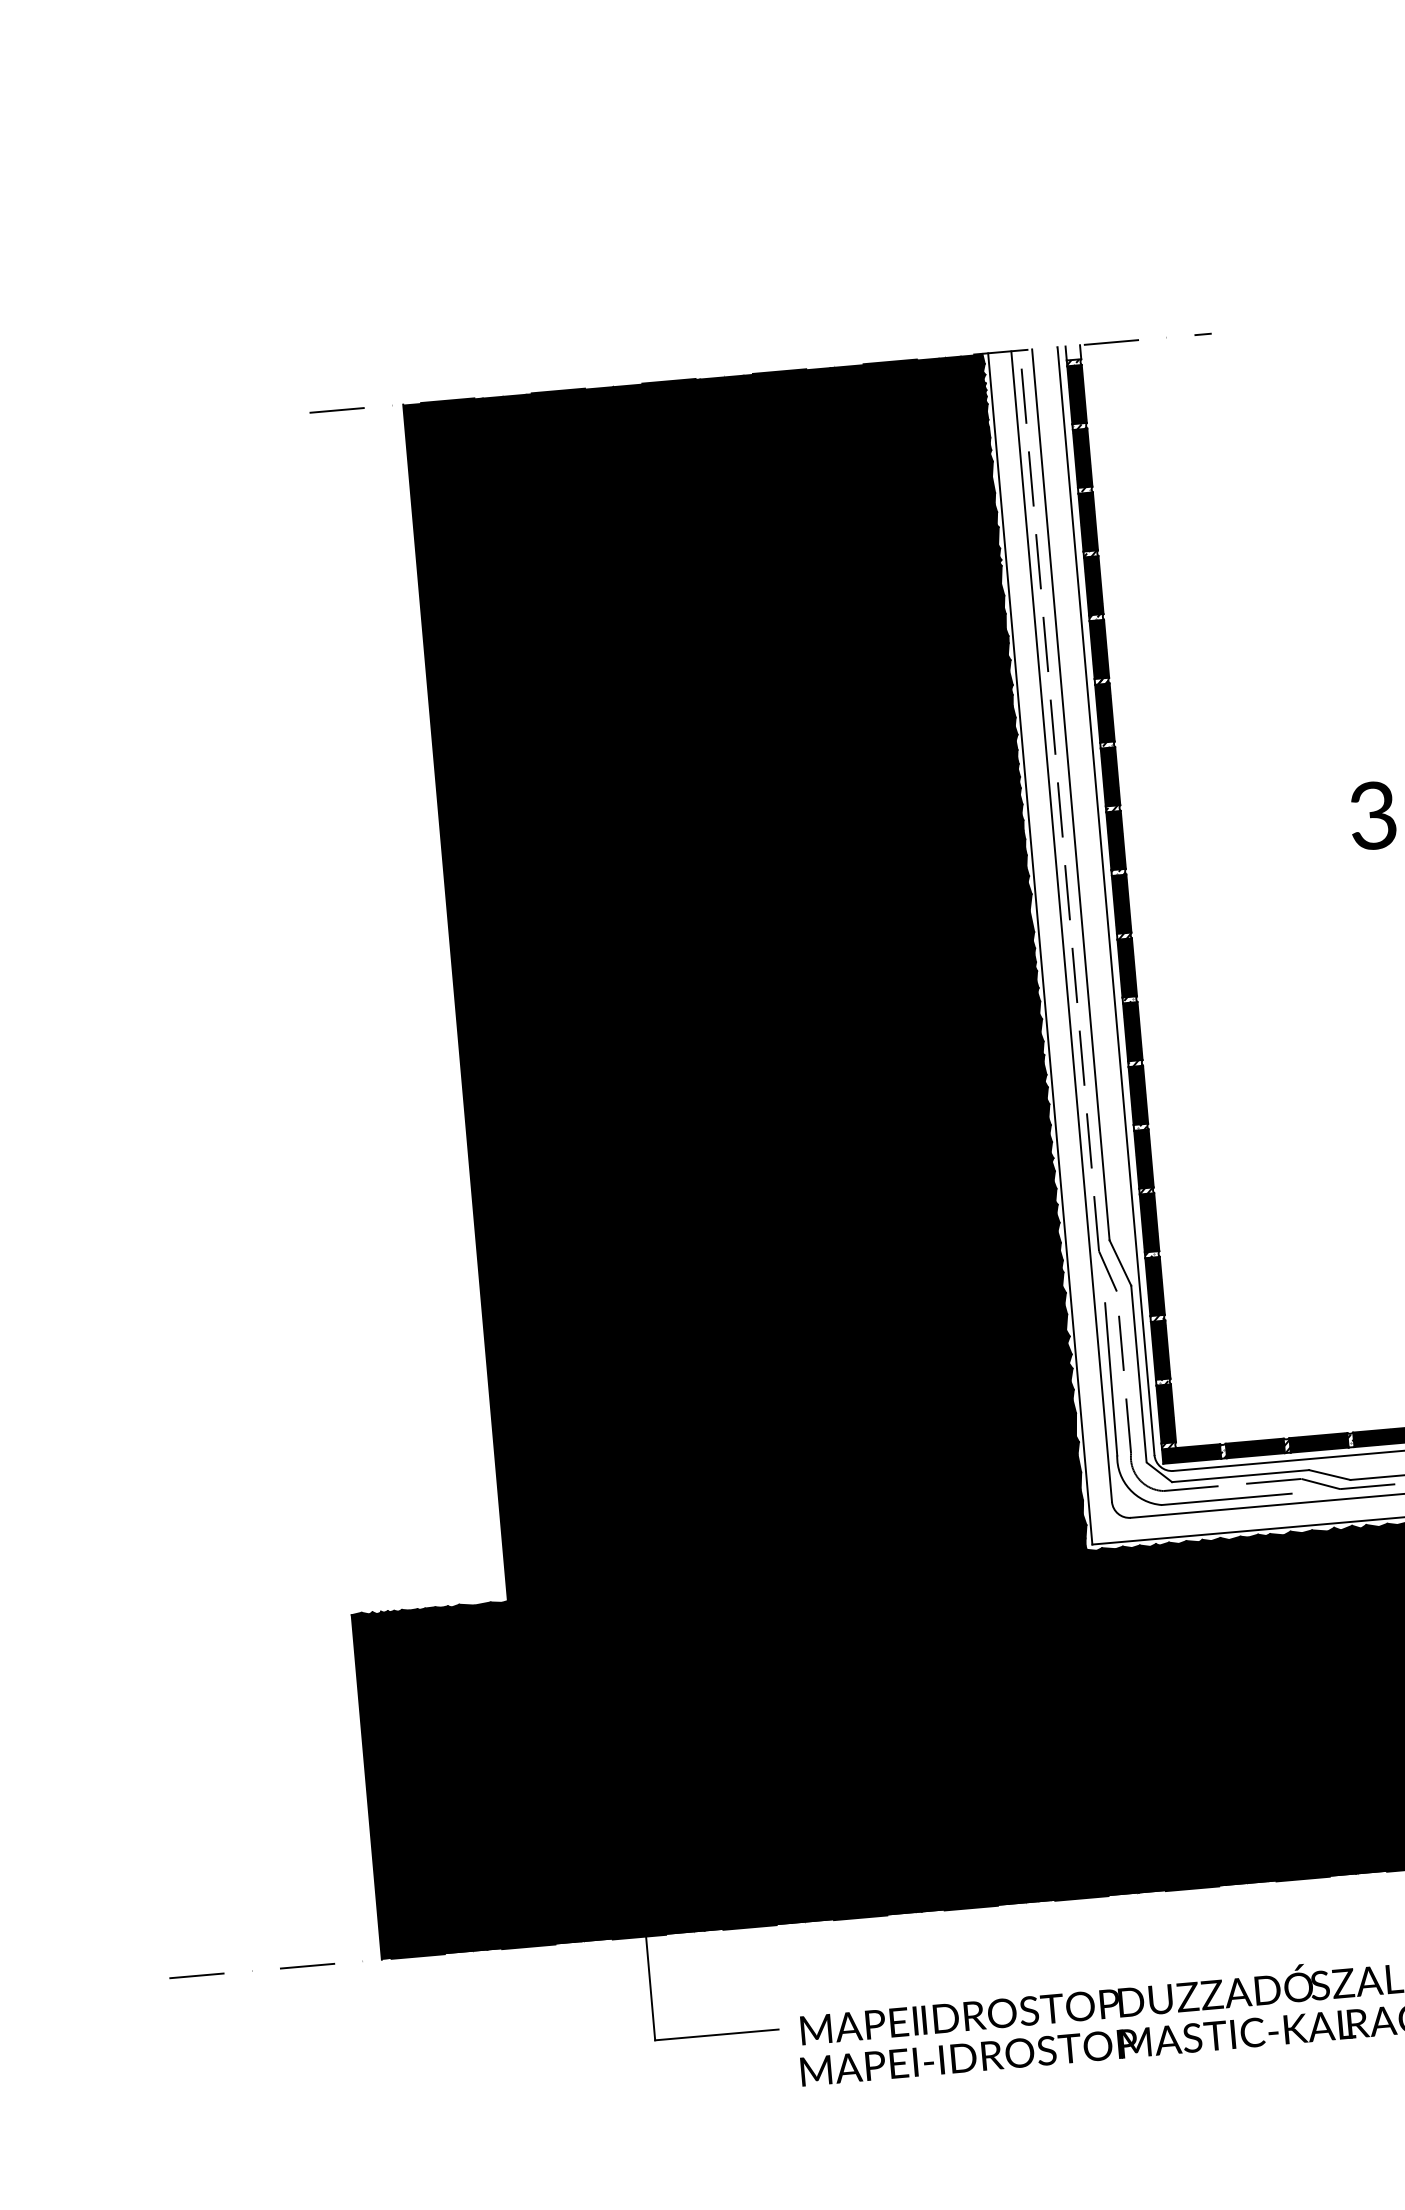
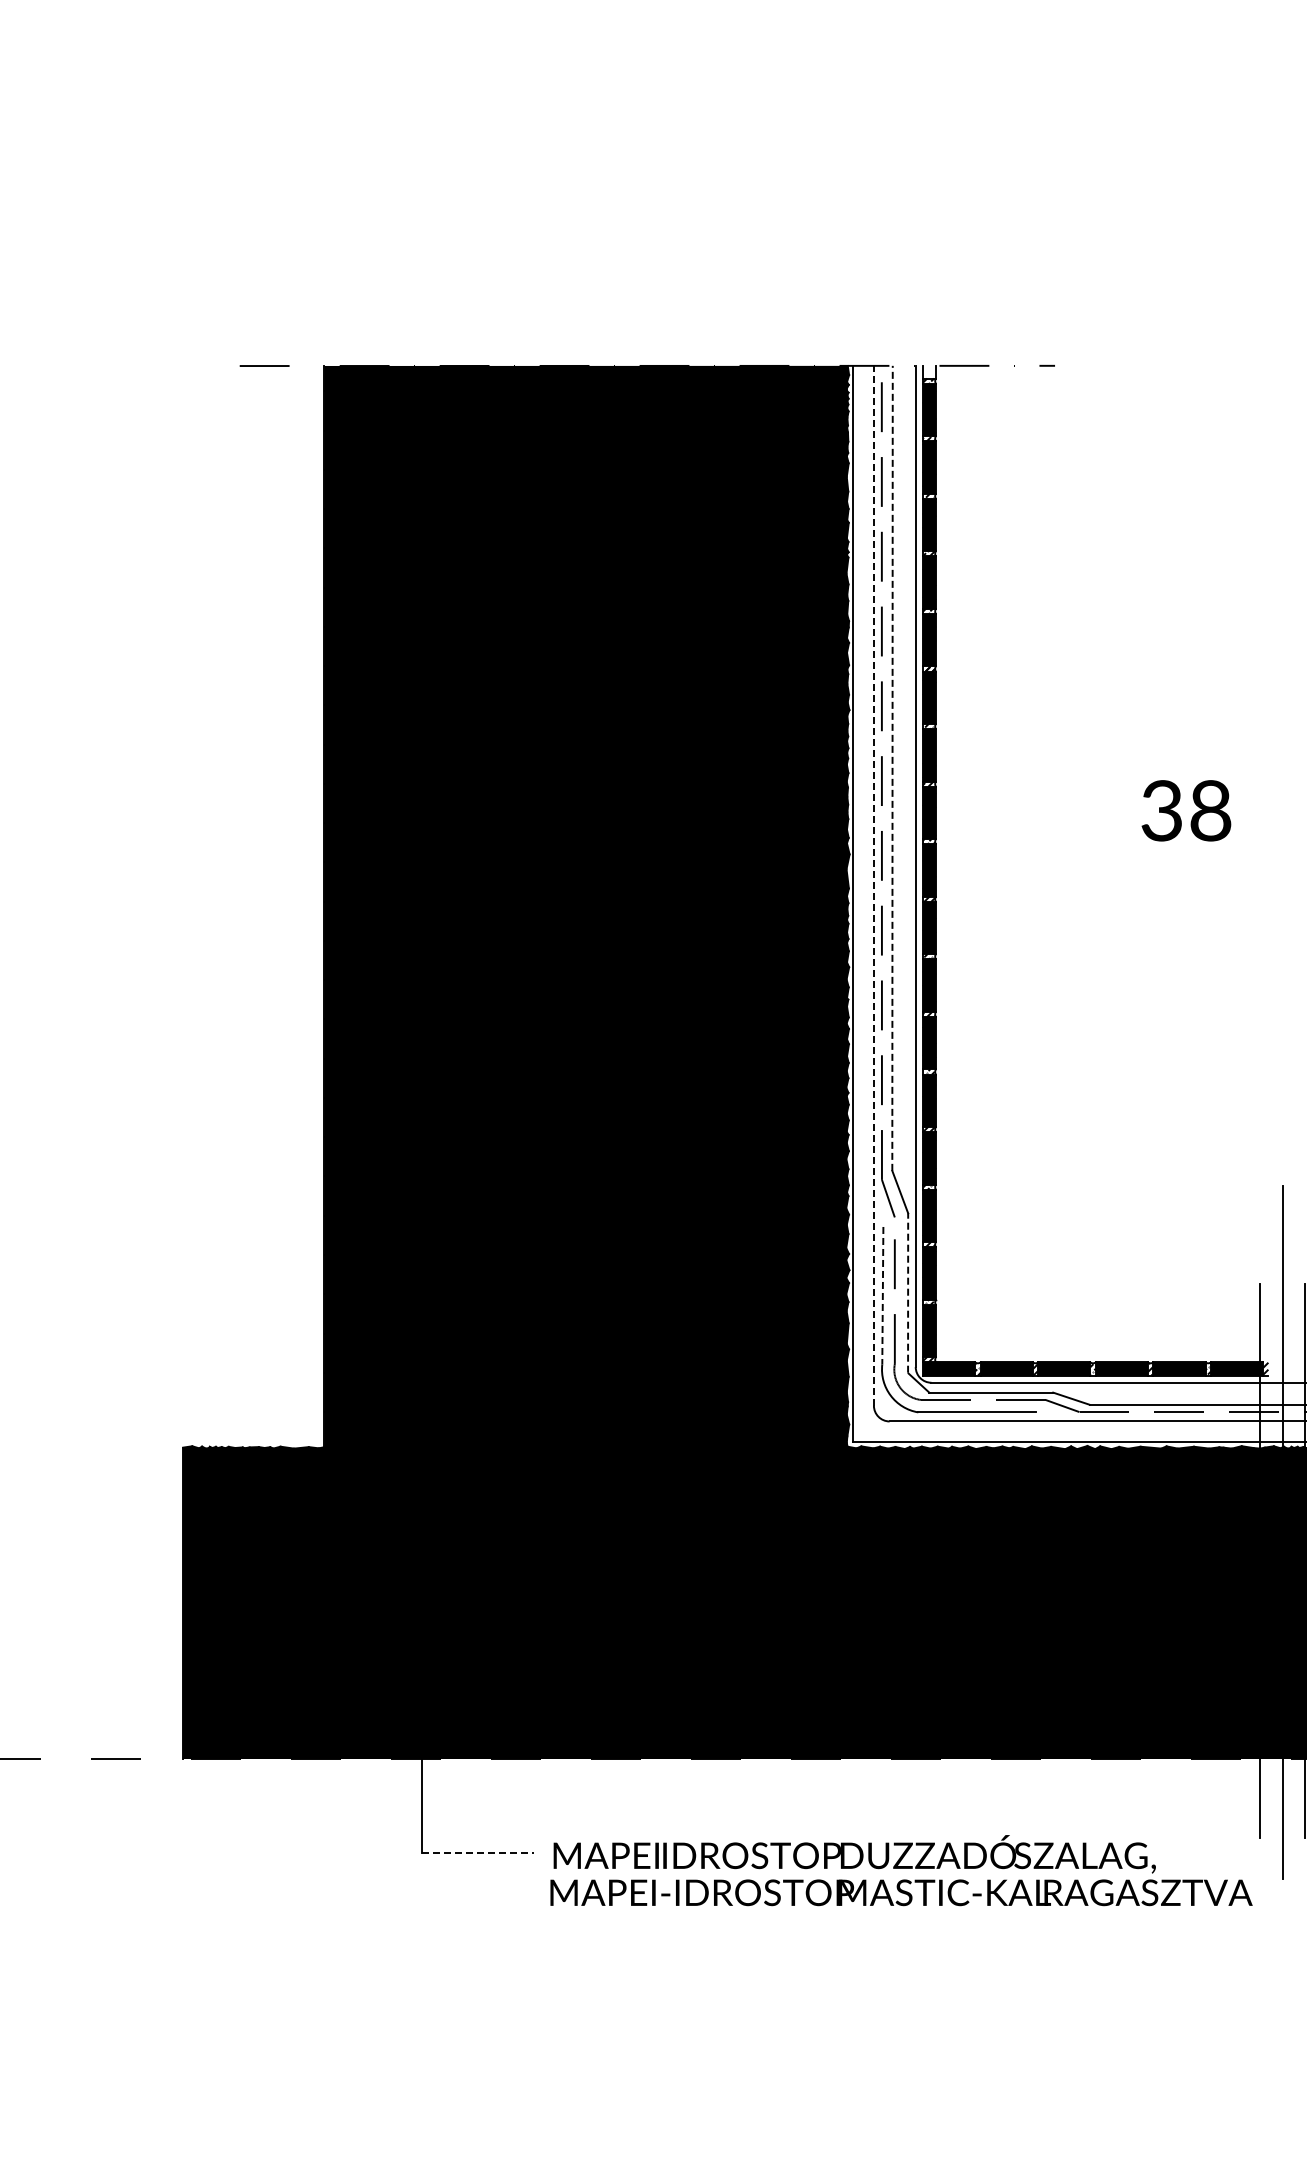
line: (1070, 795) -> (892, 768), solid -> dashed
line: (1061, 926) -> (873, 885), solid -> dashed
line: (1139, 1374) -> (908, 1293), solid -> dashed
line: (1110, 1379) -> (882, 1295), solid -> dashed
line: (716, 2034) -> (477, 1852), solid -> dashed

